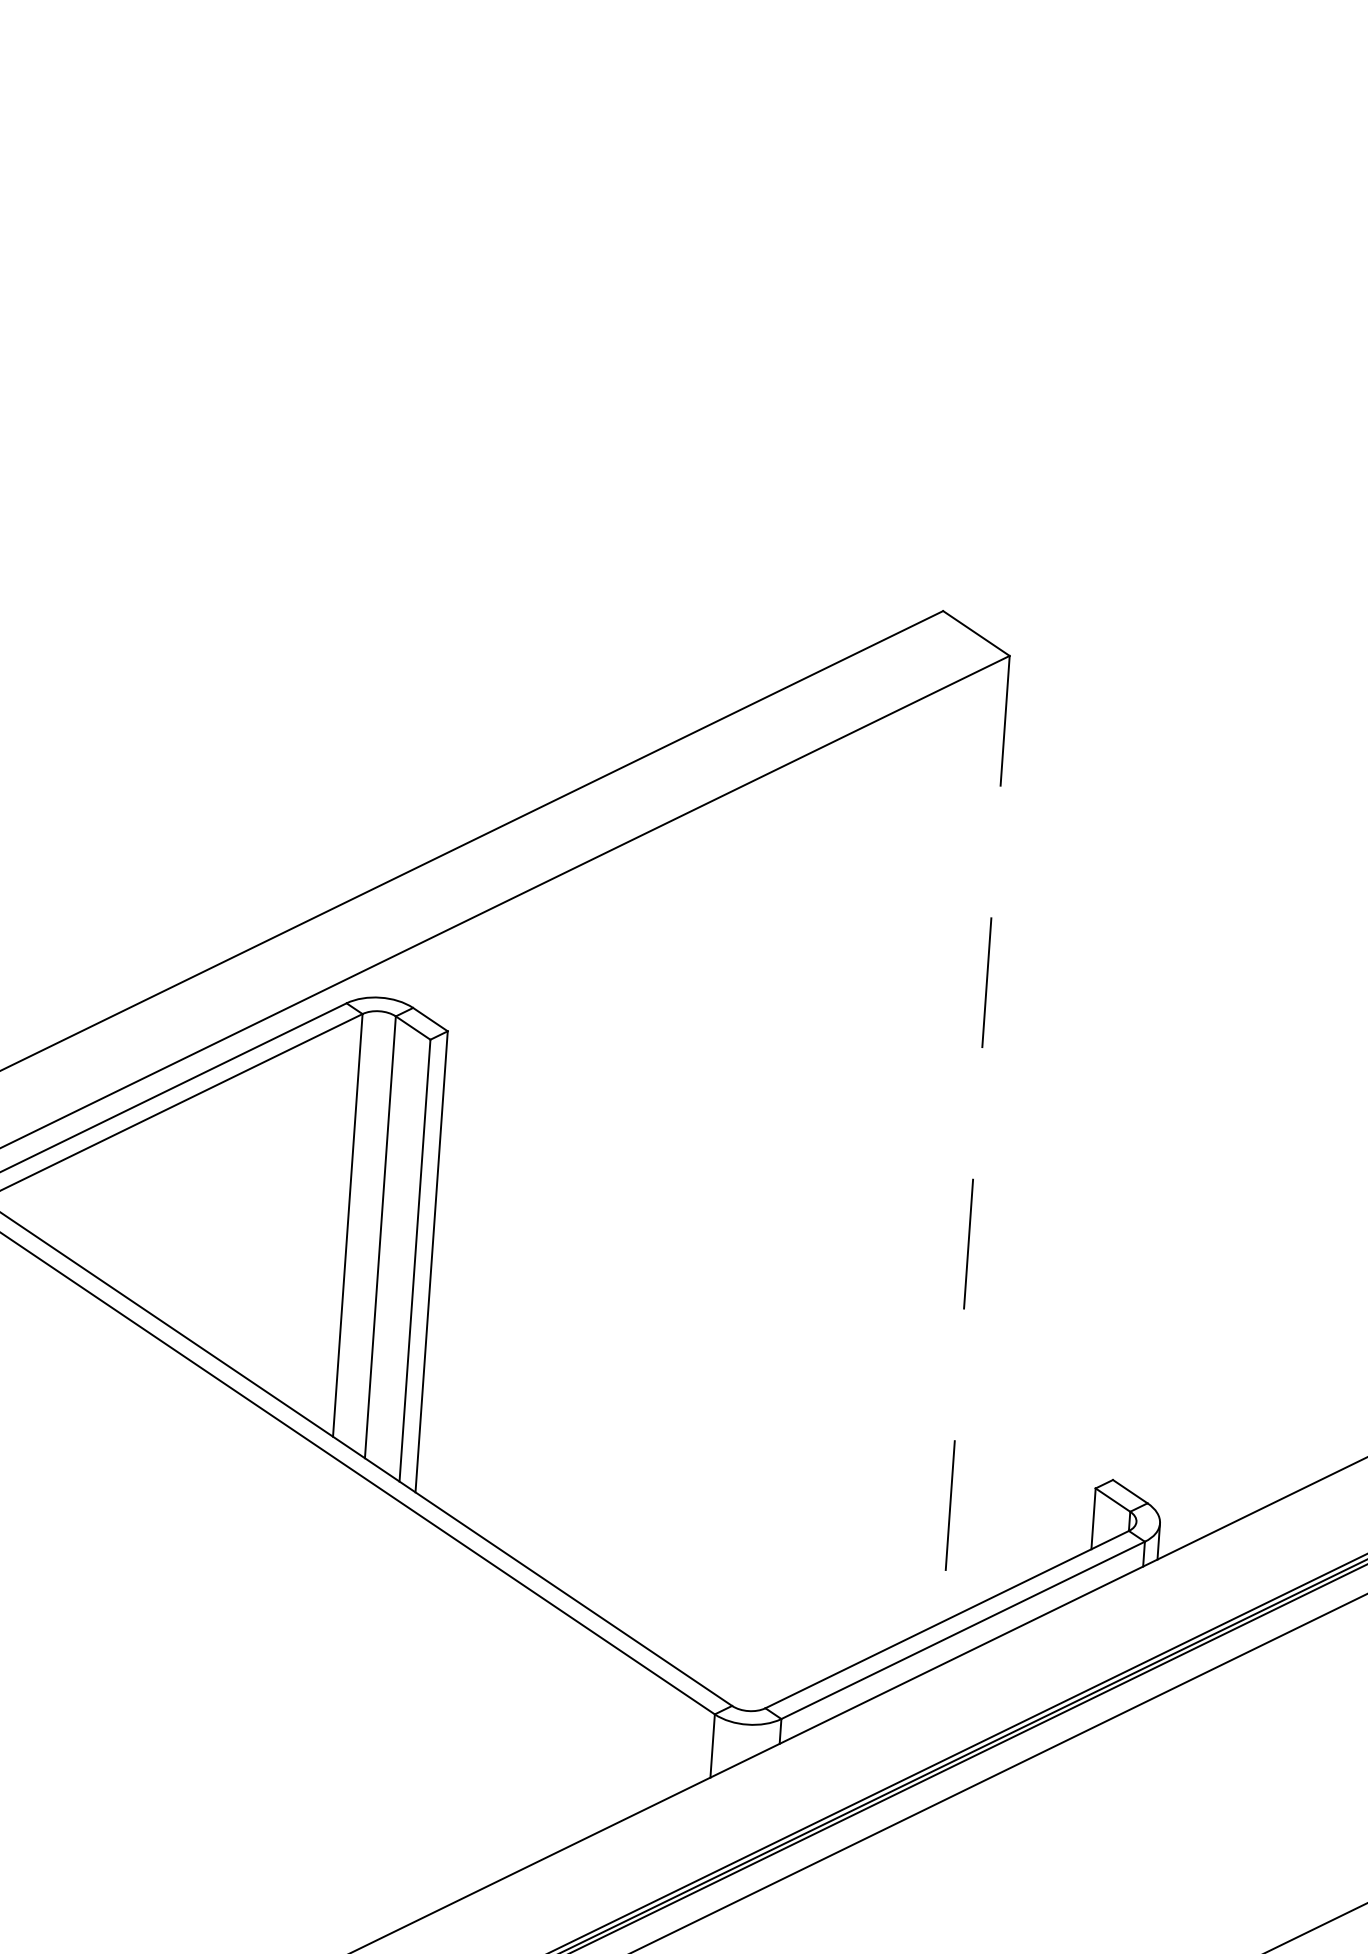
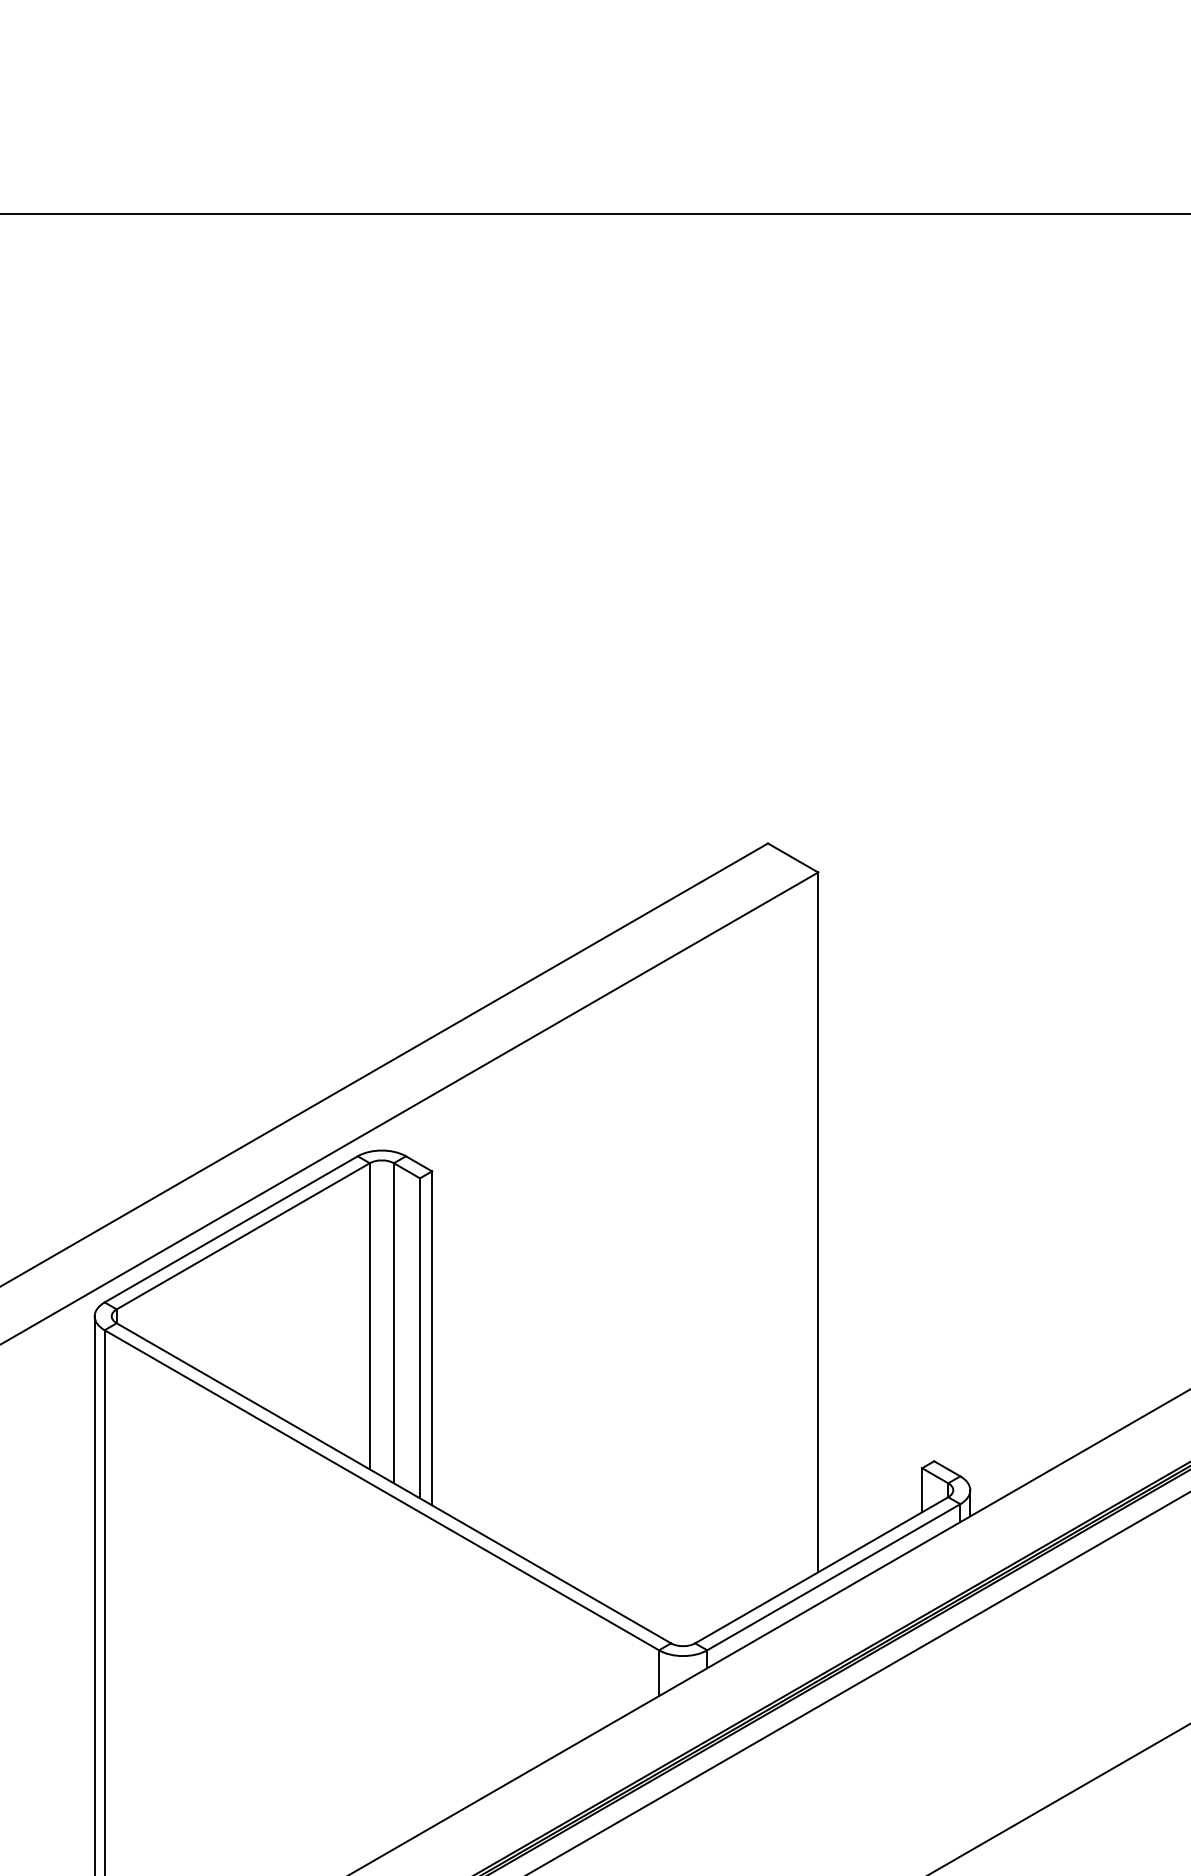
line: (976, 1139) -> (818, 1222), dashed -> solid

